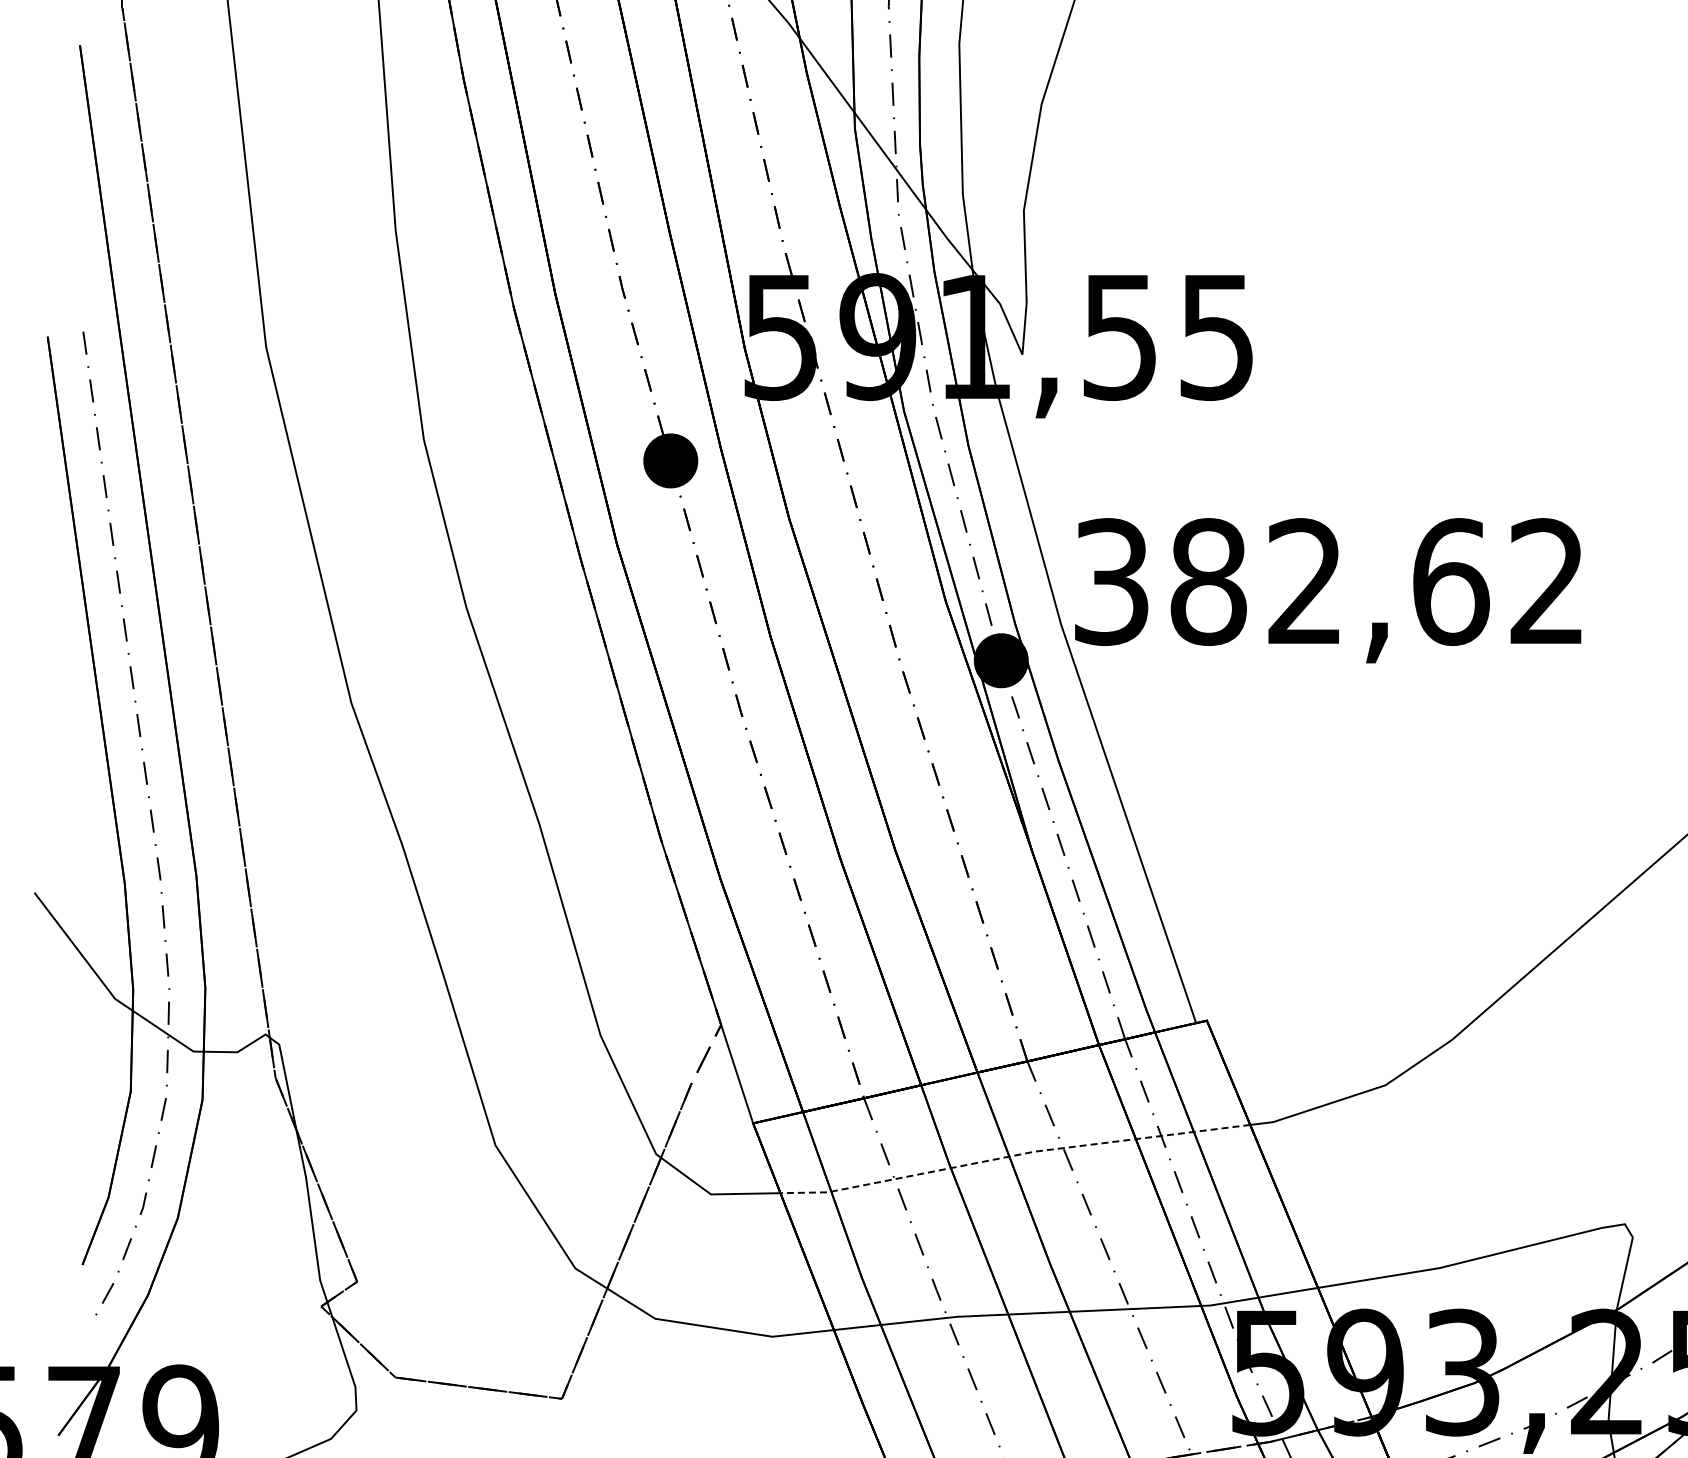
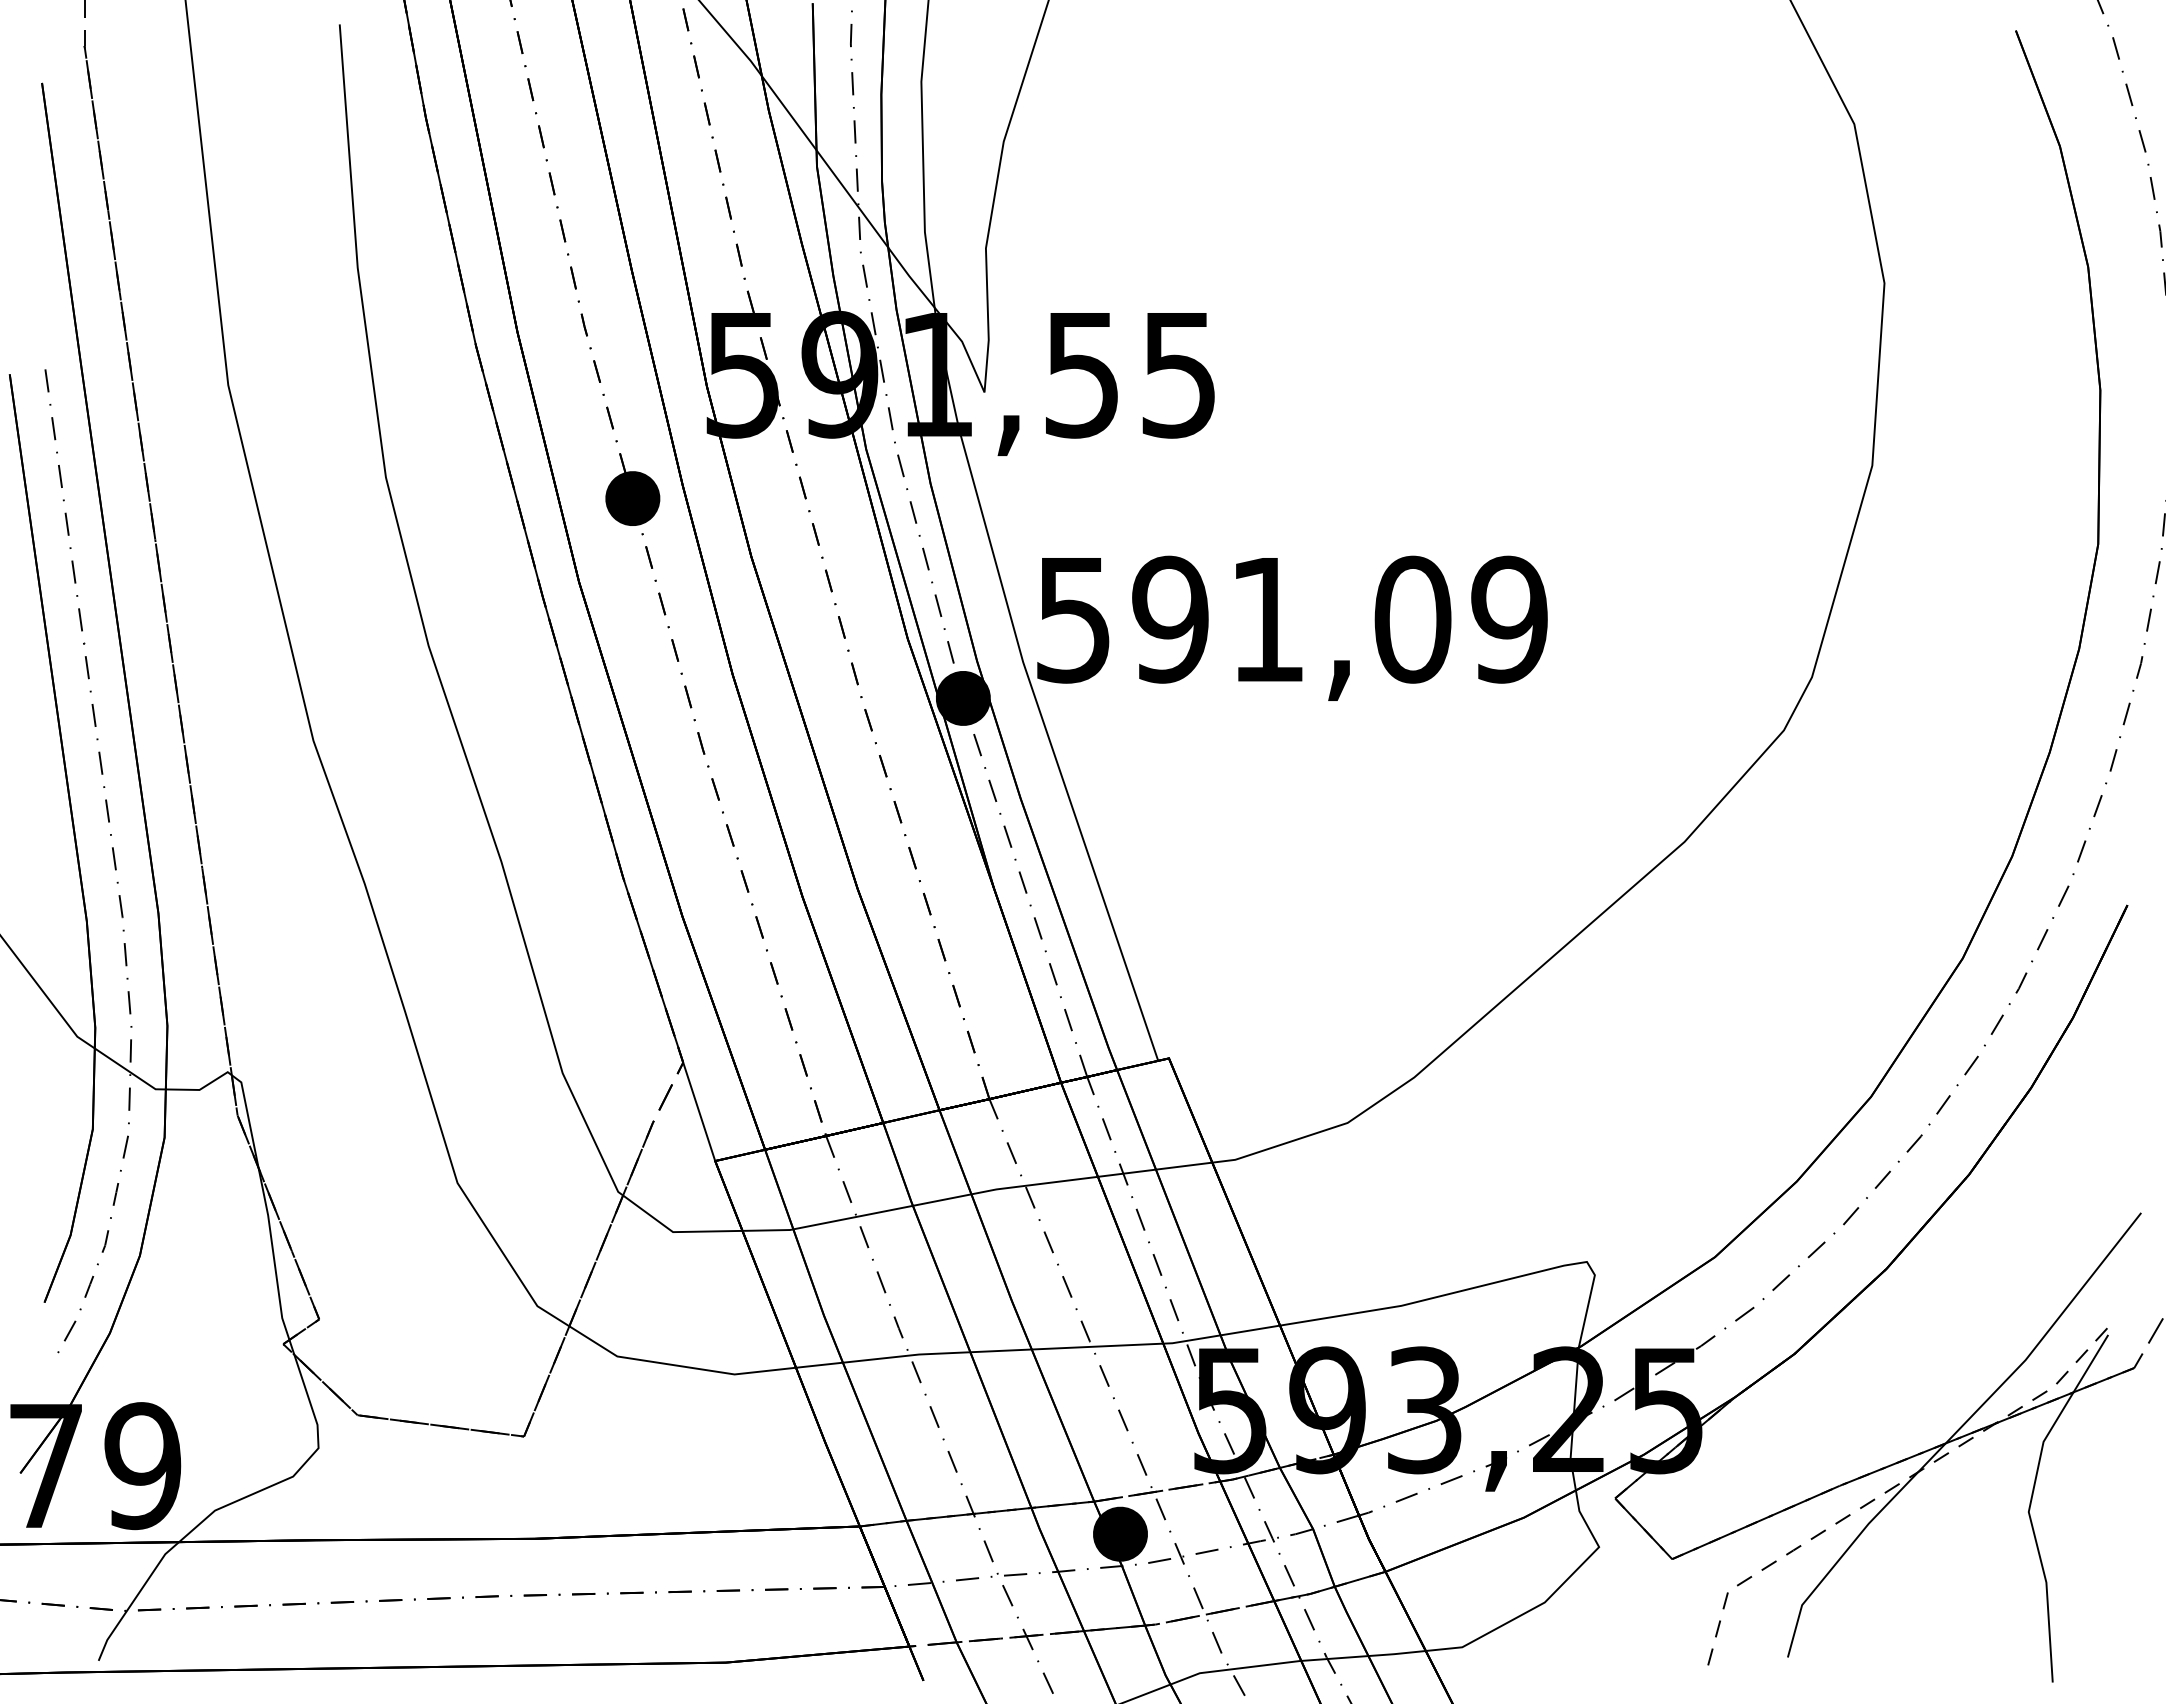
text: (1330, 581) -> (1292, 619), 382,62 -> 591,09
line: (1013, 1155) -> (975, 1193), dashed -> solid

